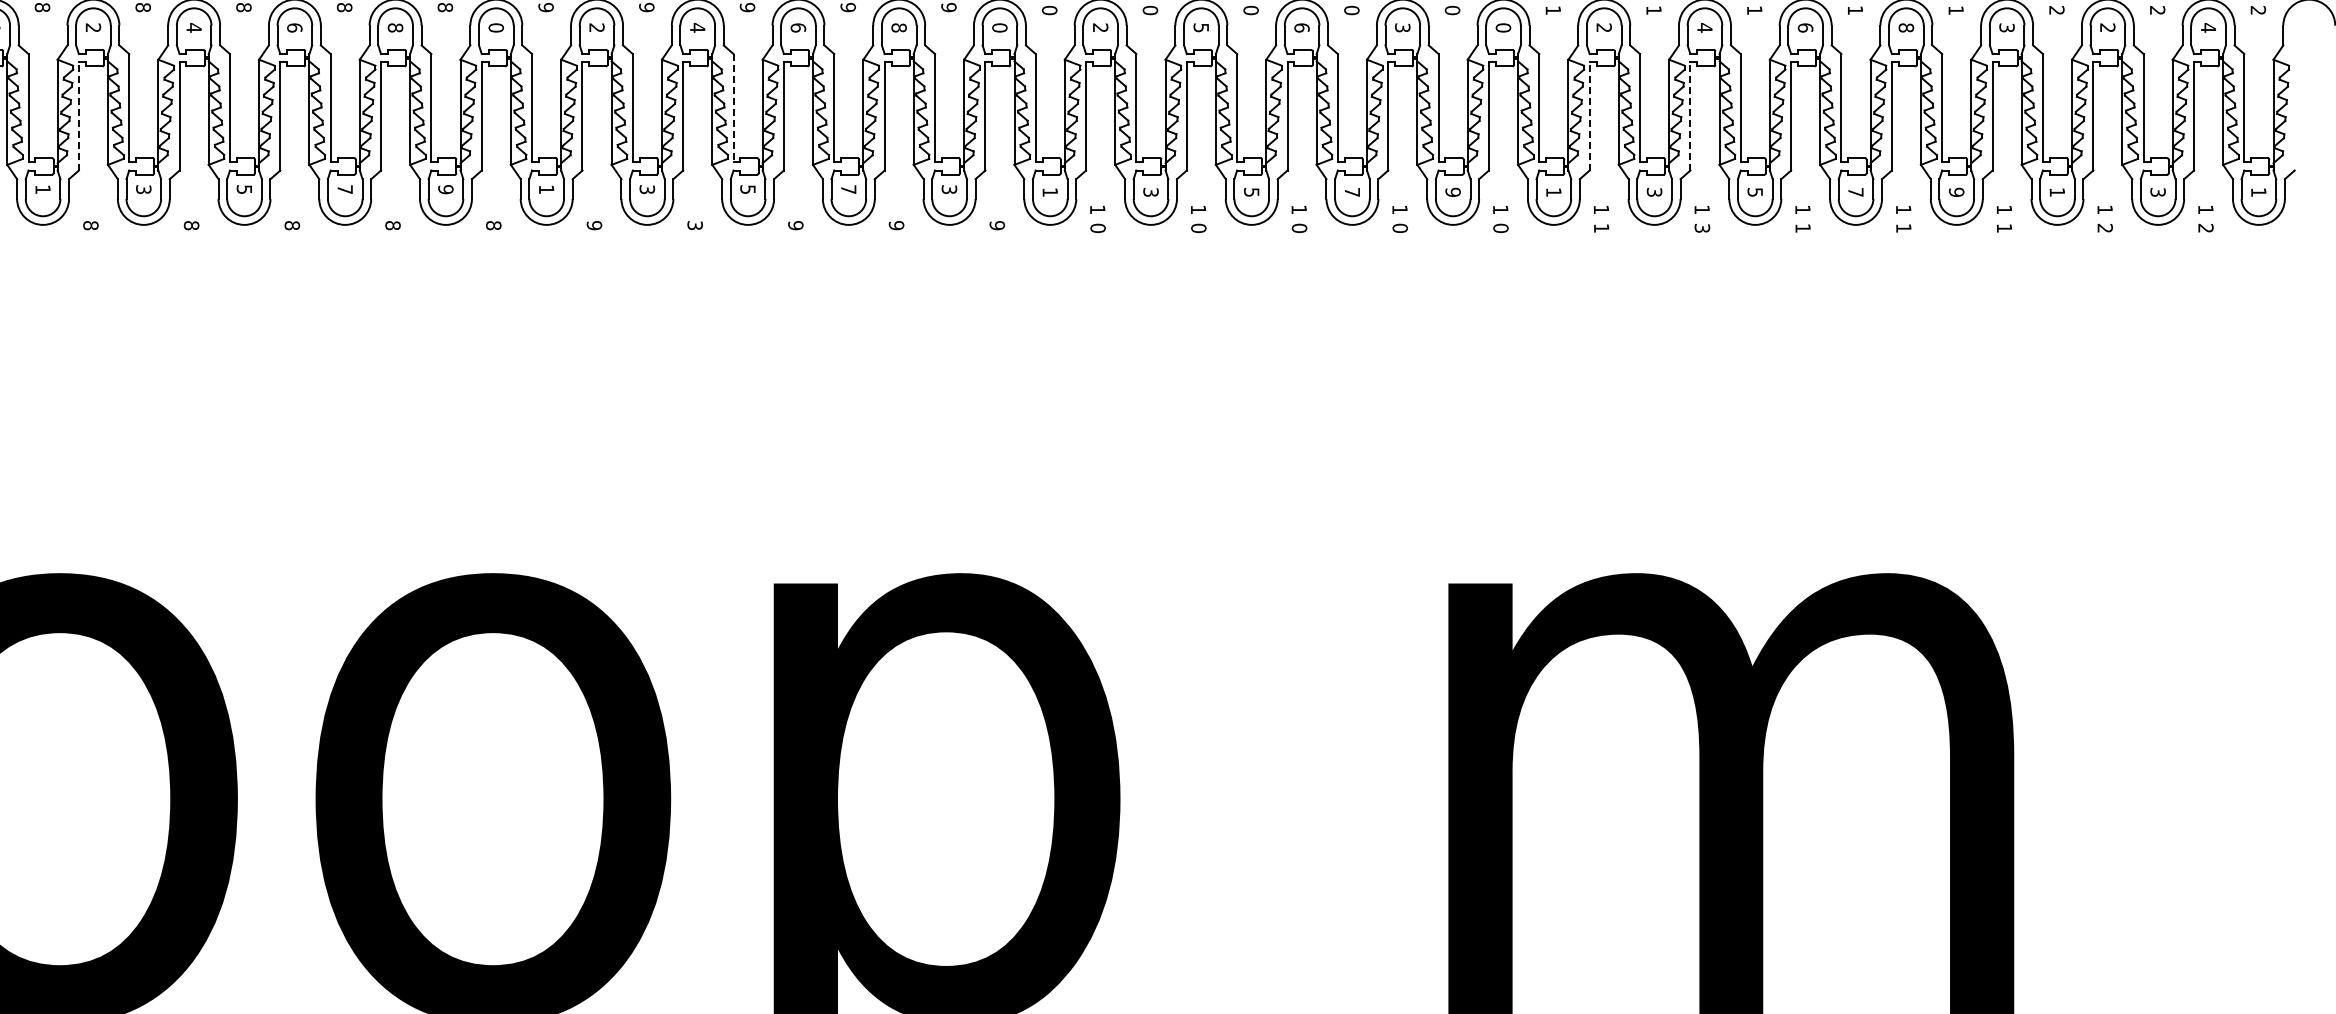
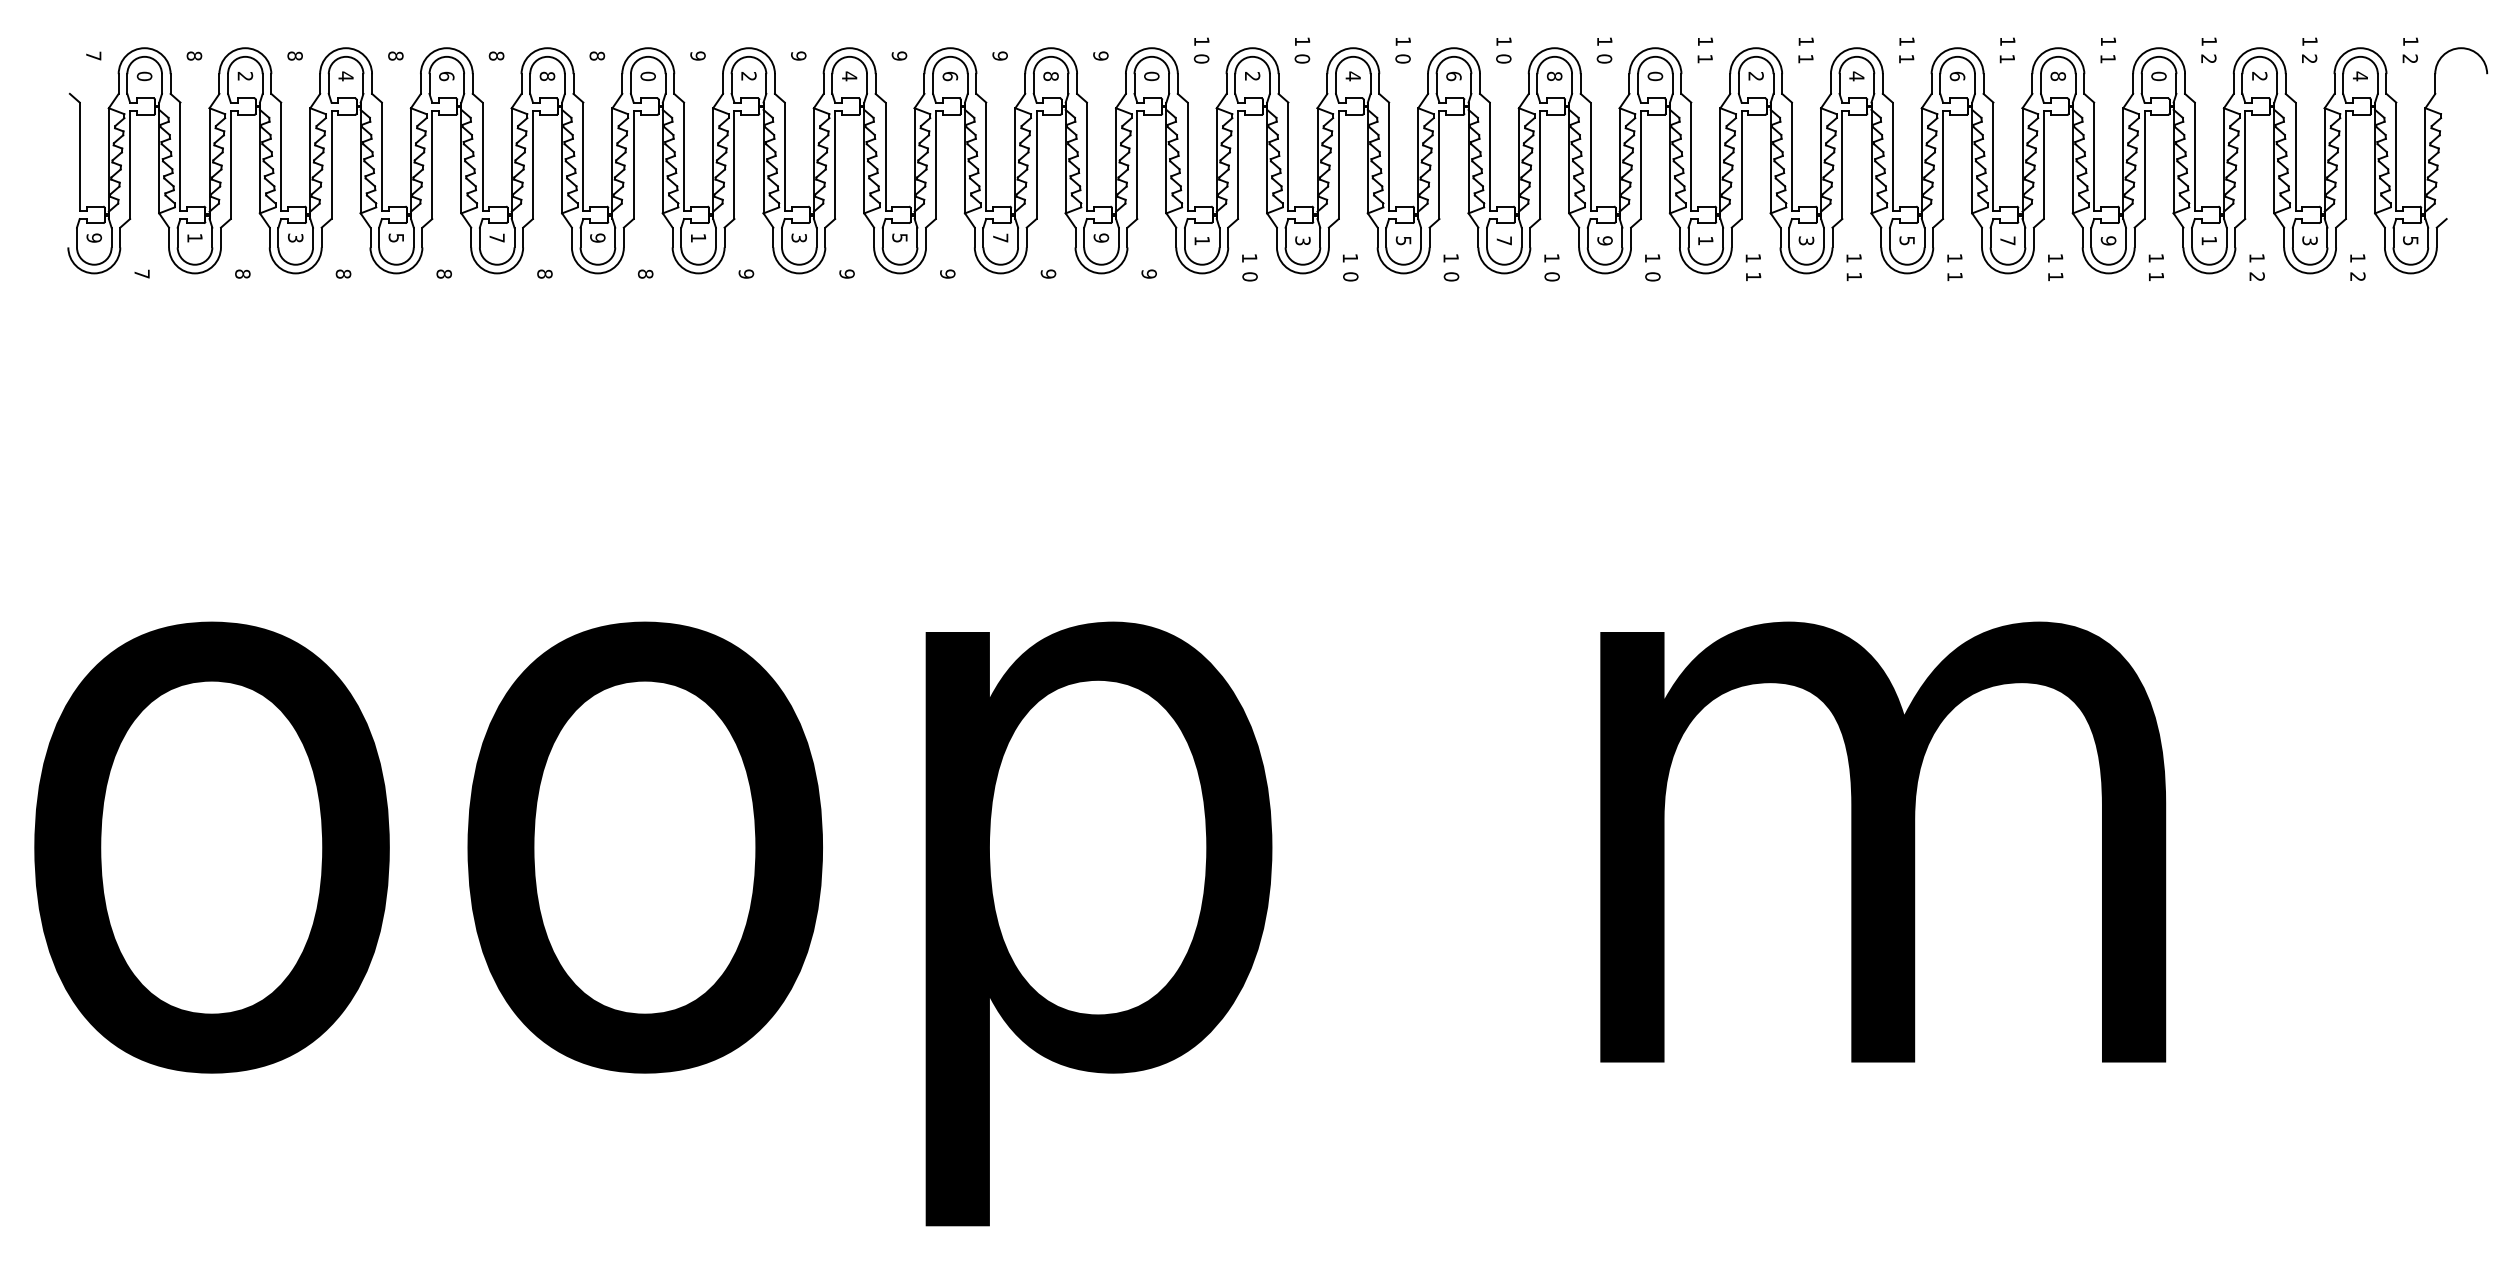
text: (1402, 27) -> (1554, 75), 3 -> 8
text: (1200, 28) -> (1352, 76), 5 -> 4
text: (2006, 28) -> (2158, 76), 3 -> 0
line: (733, 109) -> (885, 157), dashed -> solid
line: (78, 116) -> (230, 164), dashed -> solid
line: (1589, 116) -> (1741, 164), dashed -> solid
line: (1690, 116) -> (1842, 164), dashed -> solid
text: (949, 189) -> (1101, 237), 3 -> 9
text: (2258, 192) -> (2410, 240), 1 -> 5
text: (694, 225) -> (846, 273), 3 -> 9
text: (1702, 228) -> (1854, 276), 3 -> 1

